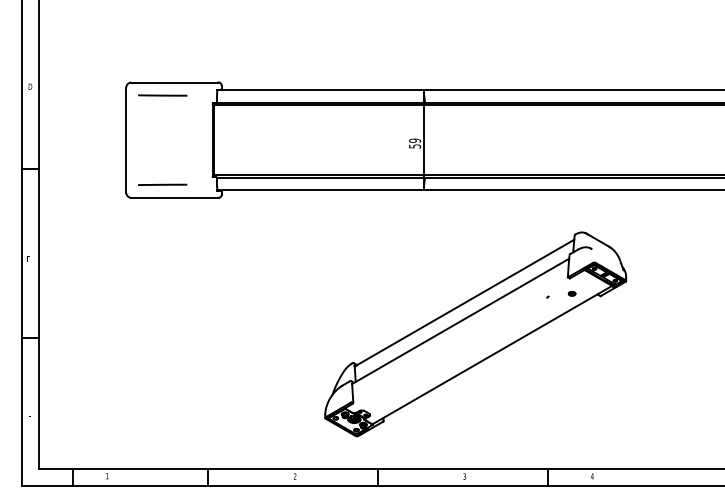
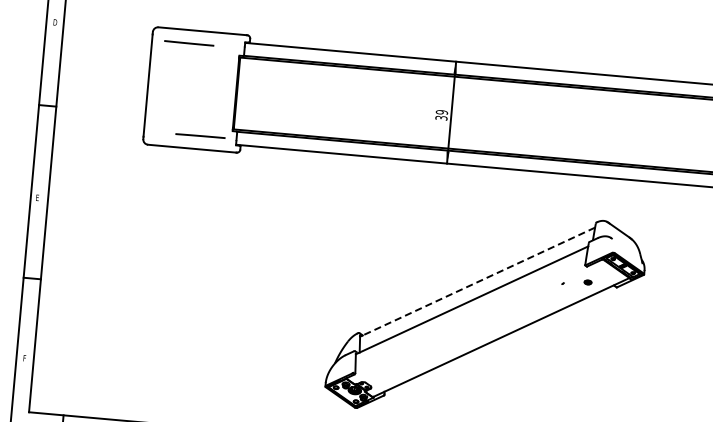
text: (414, 146) -> (440, 118), 59 -> 39
line: (162, 184) -> (200, 135), moved
line: (464, 303) -> (477, 282), solid -> dashed

